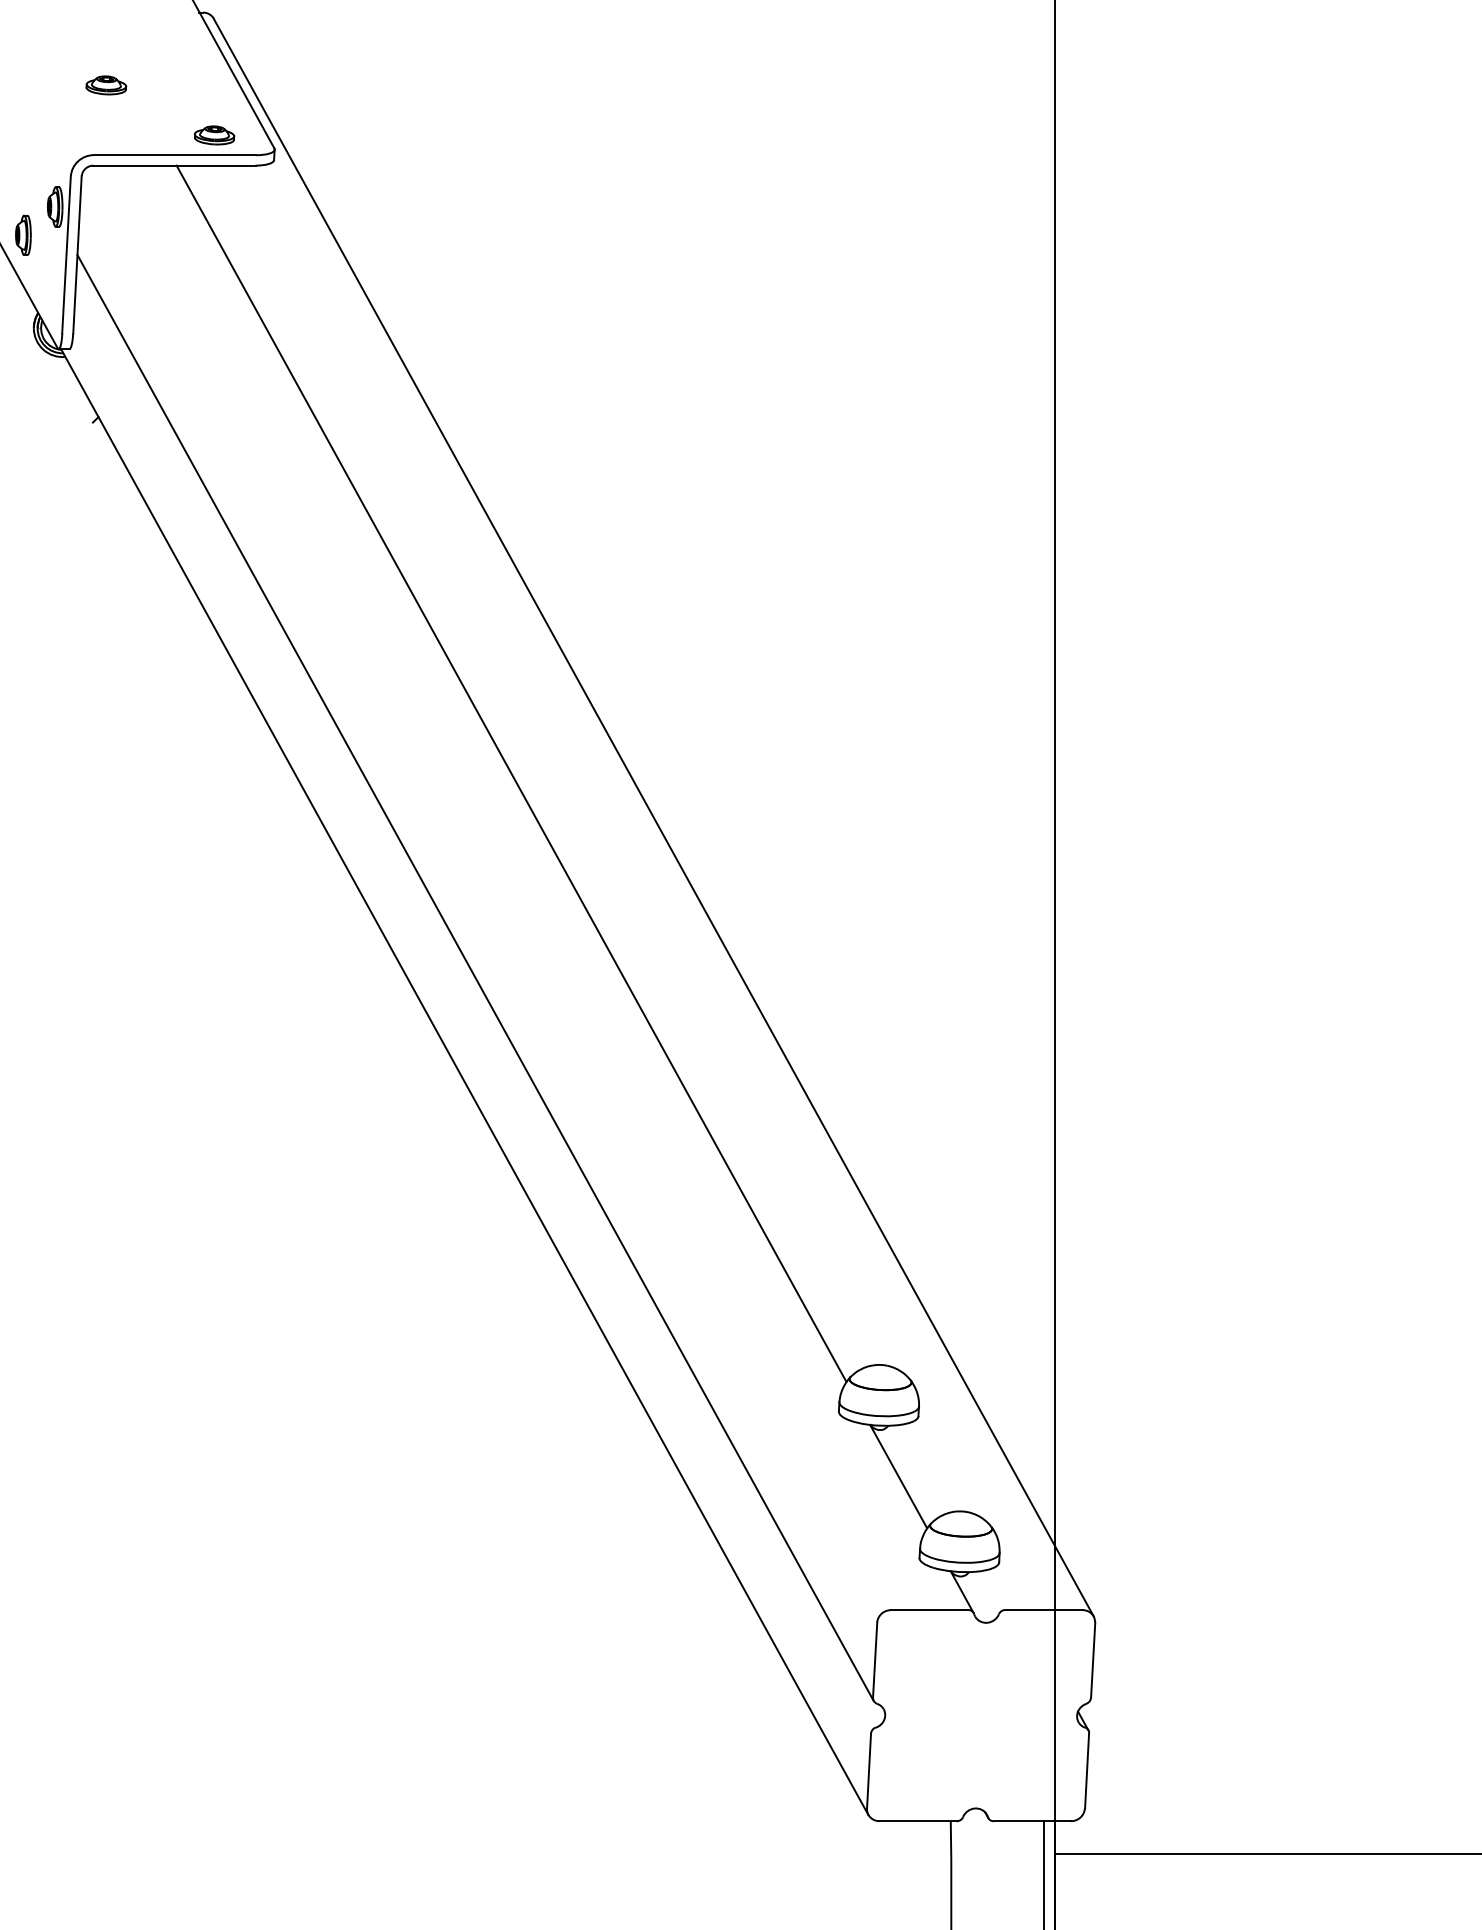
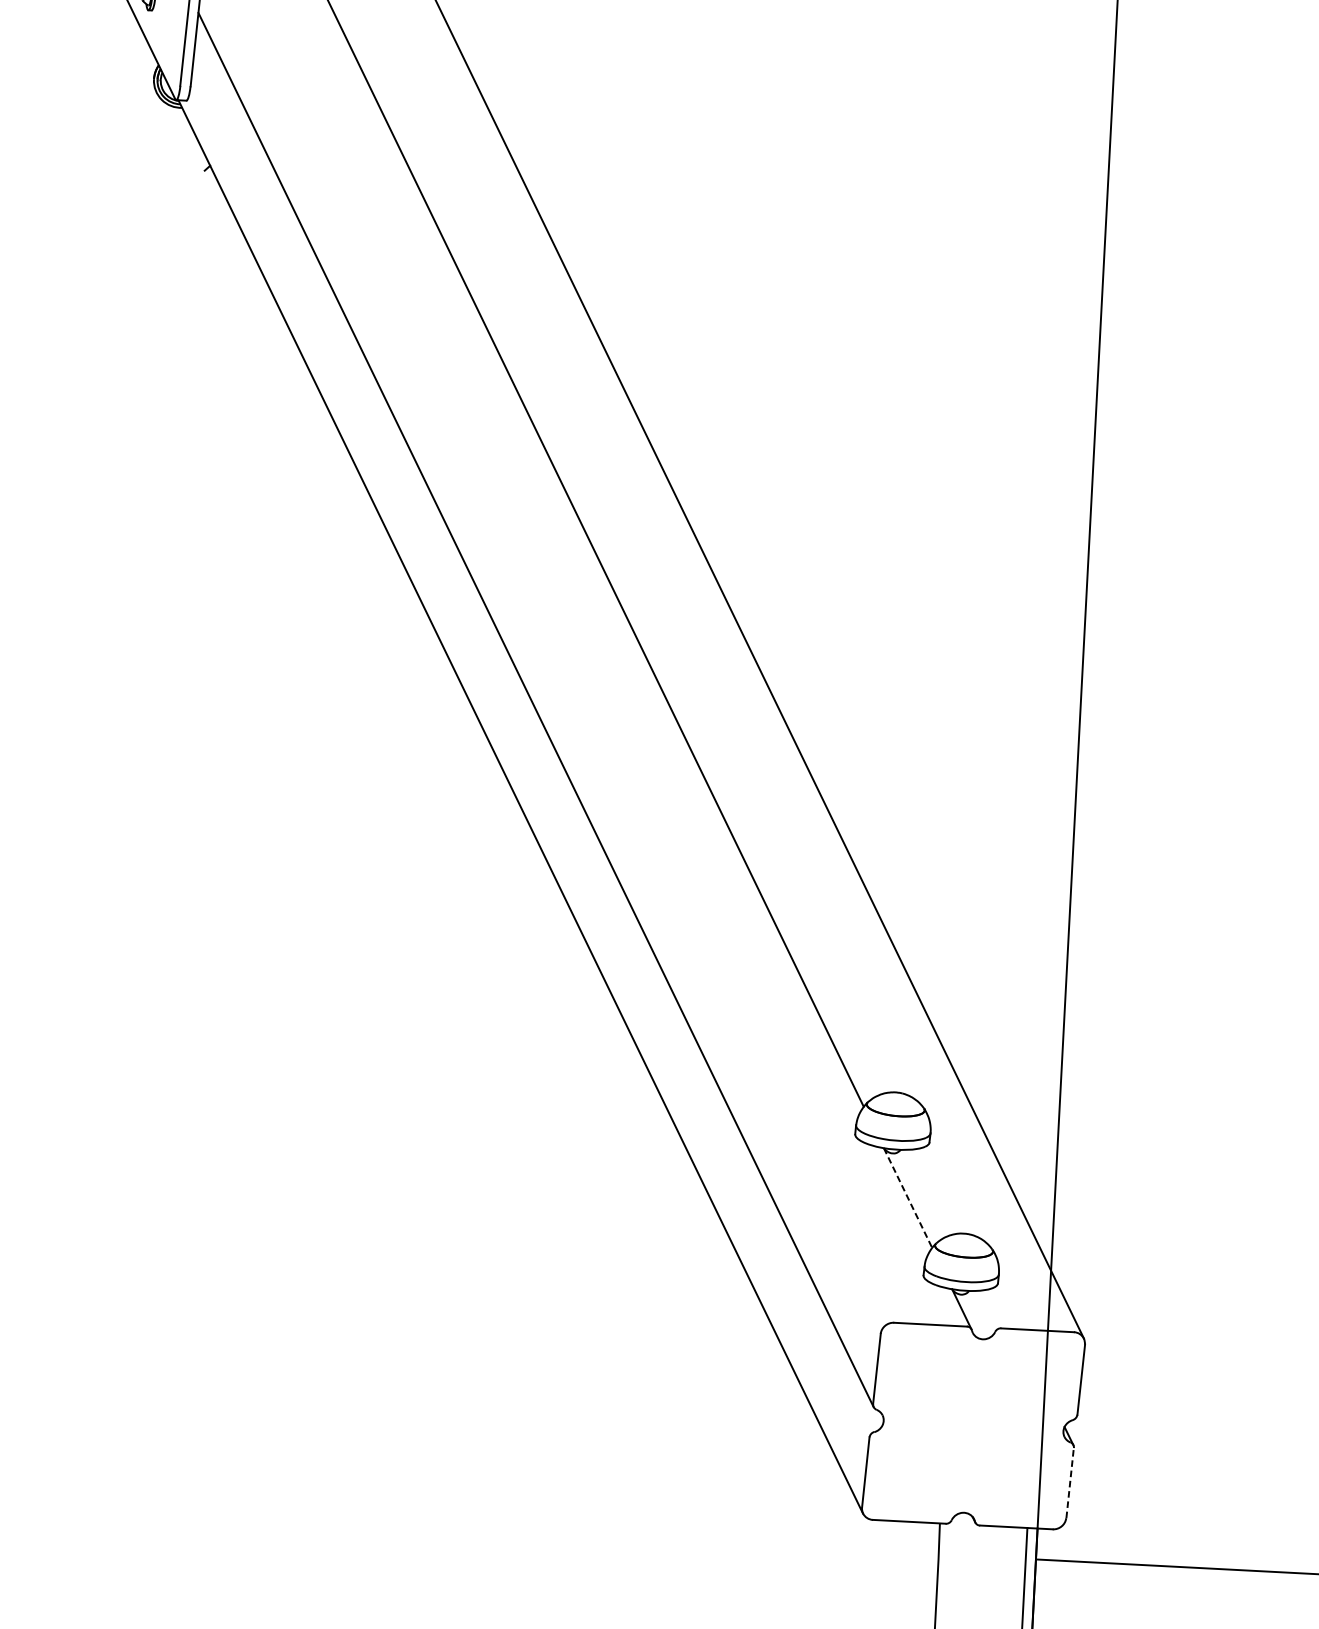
line: (898, 1477) -> (907, 1198), solid -> dashed
line: (1087, 1770) -> (1070, 1482), solid -> dashed

